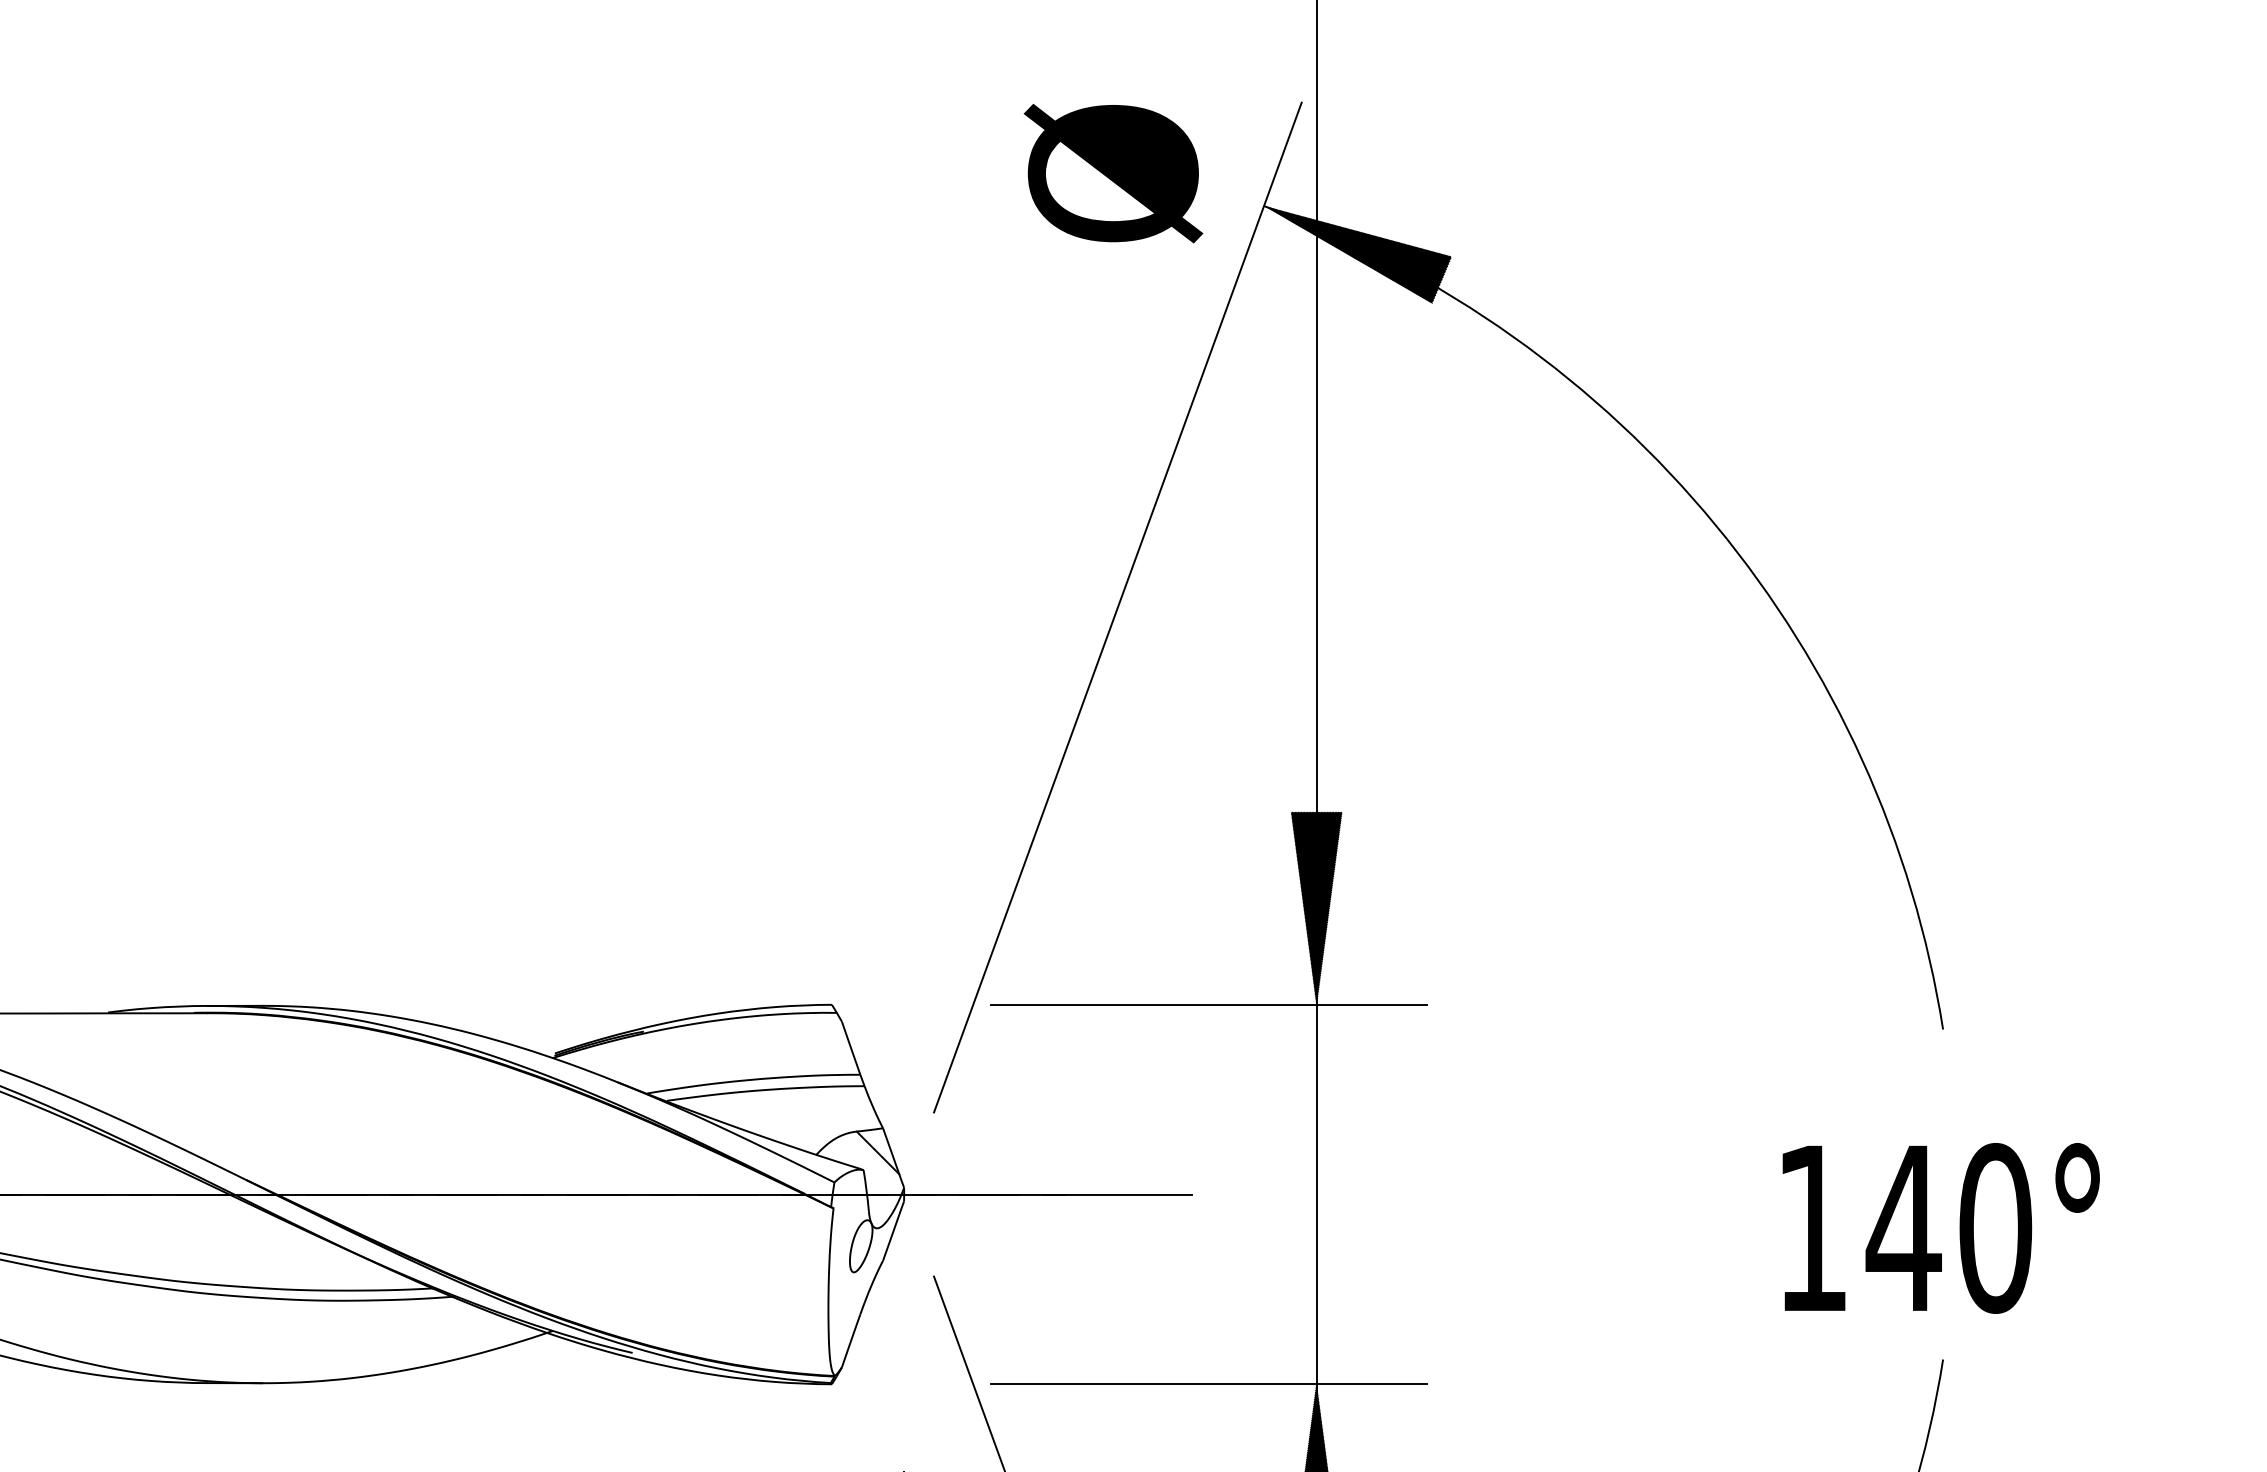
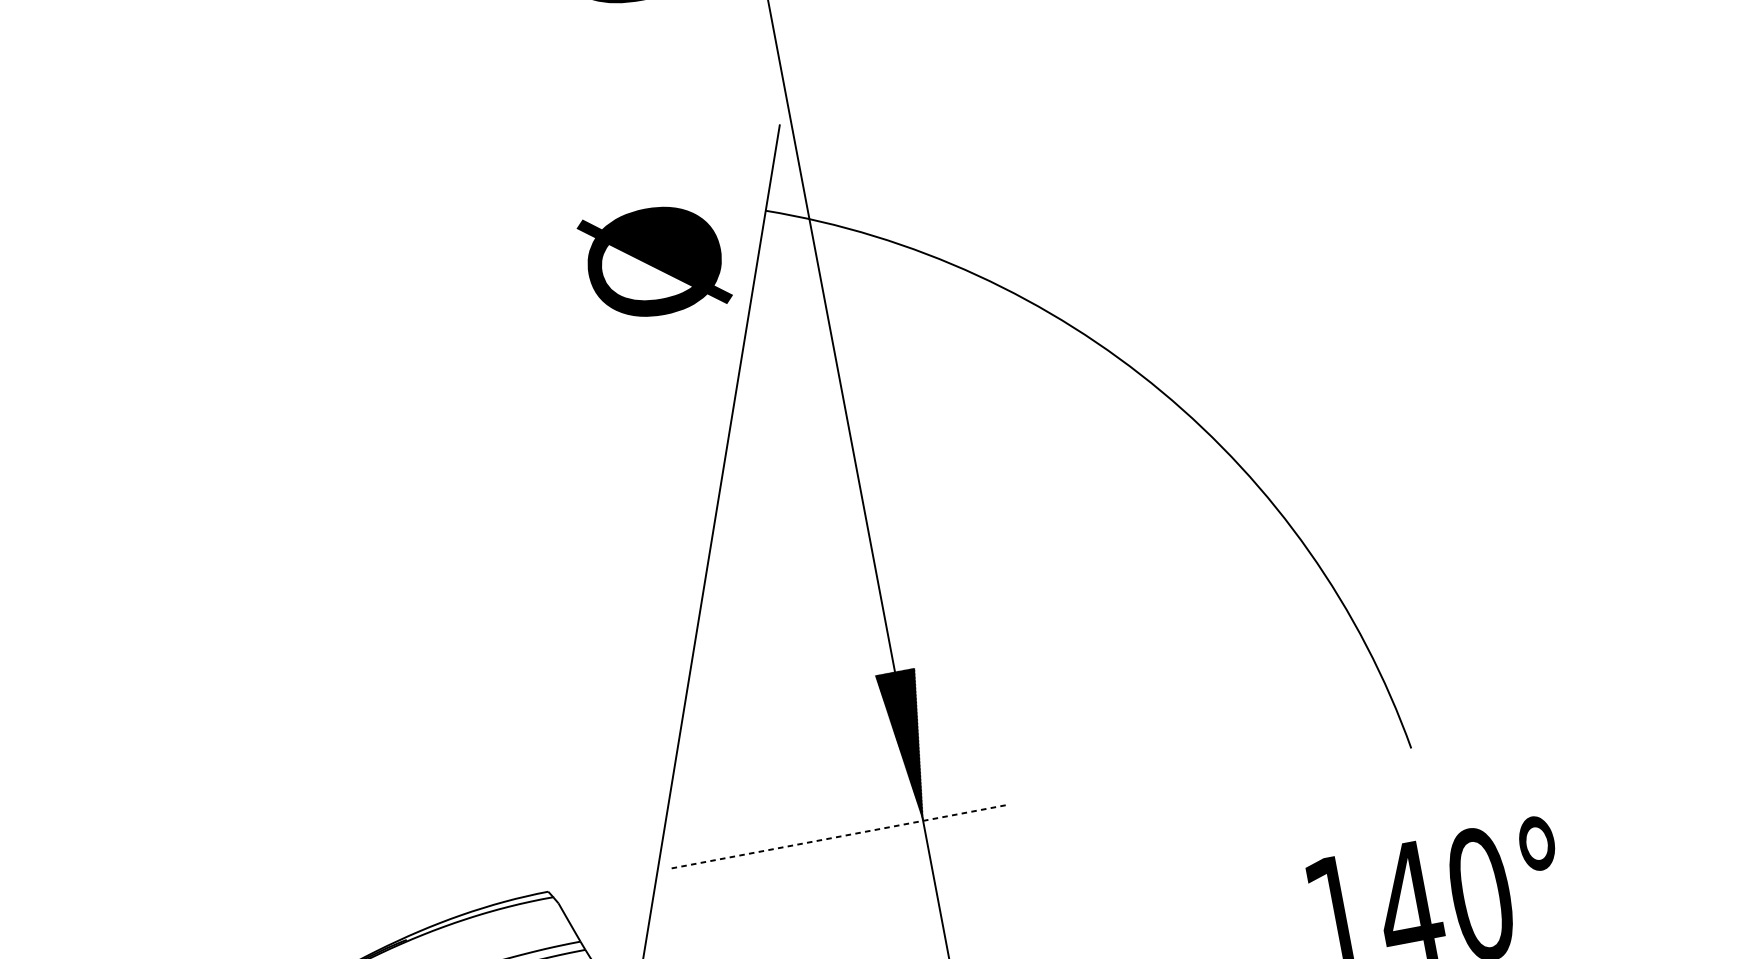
text: (1113, 173) -> (654, 261), moved
hatch: (1357, 254) -> (845, 234), removed
line: (1209, 1004) -> (840, 836), solid -> dashed

